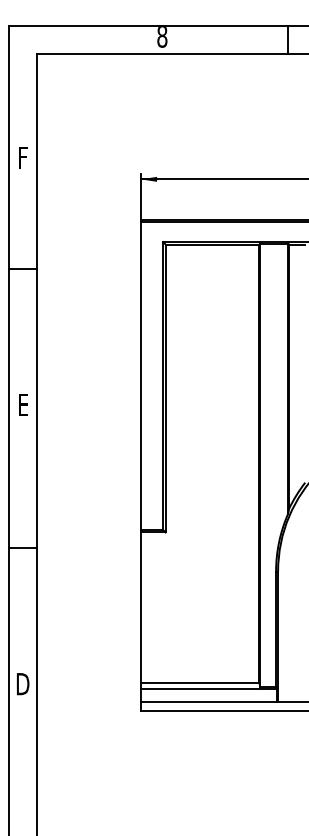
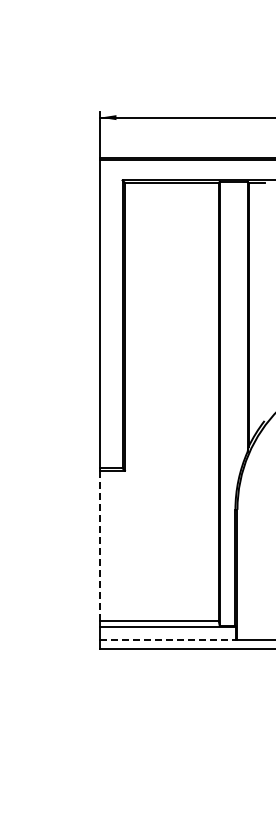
line: (140, 608) -> (99, 546), solid -> dashed
line: (208, 702) -> (167, 640), solid -> dashed

